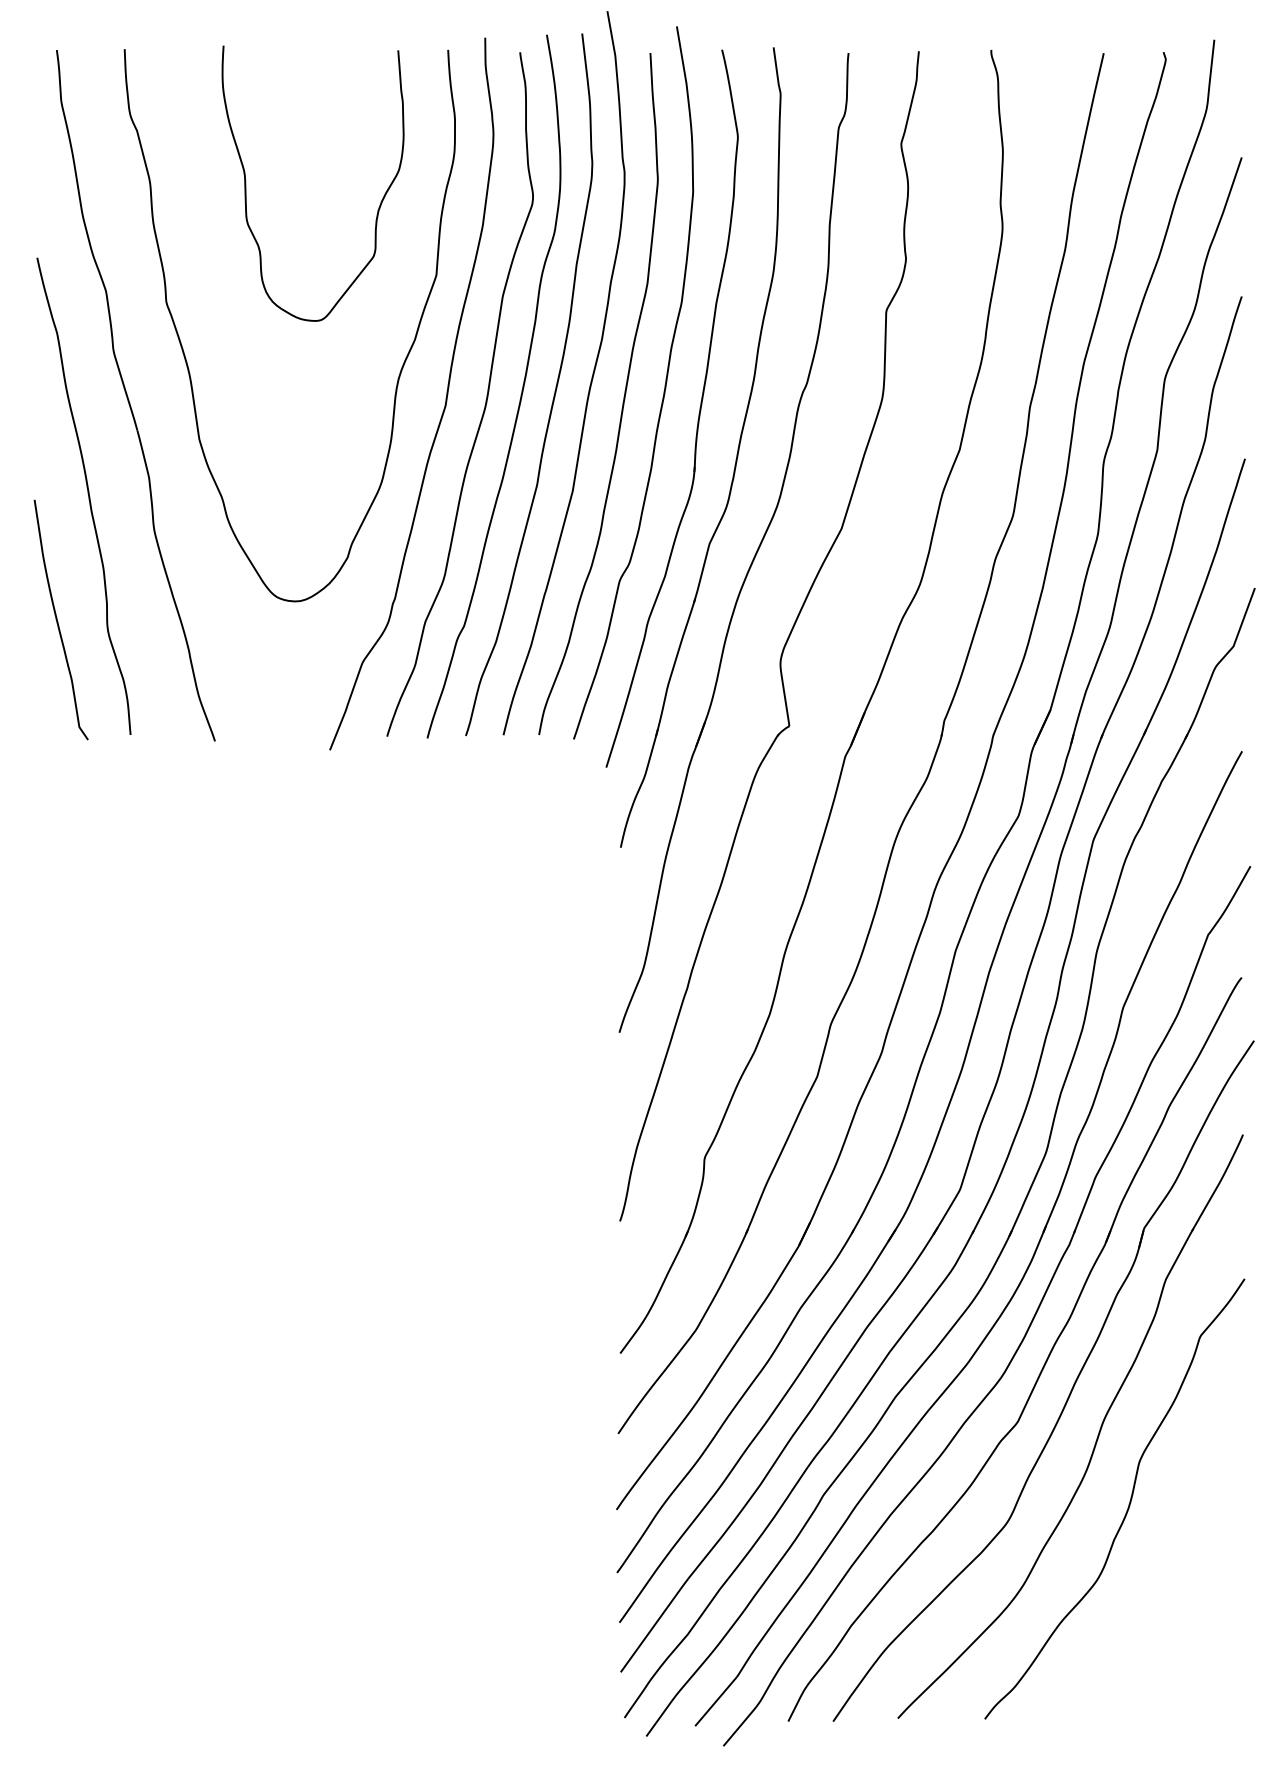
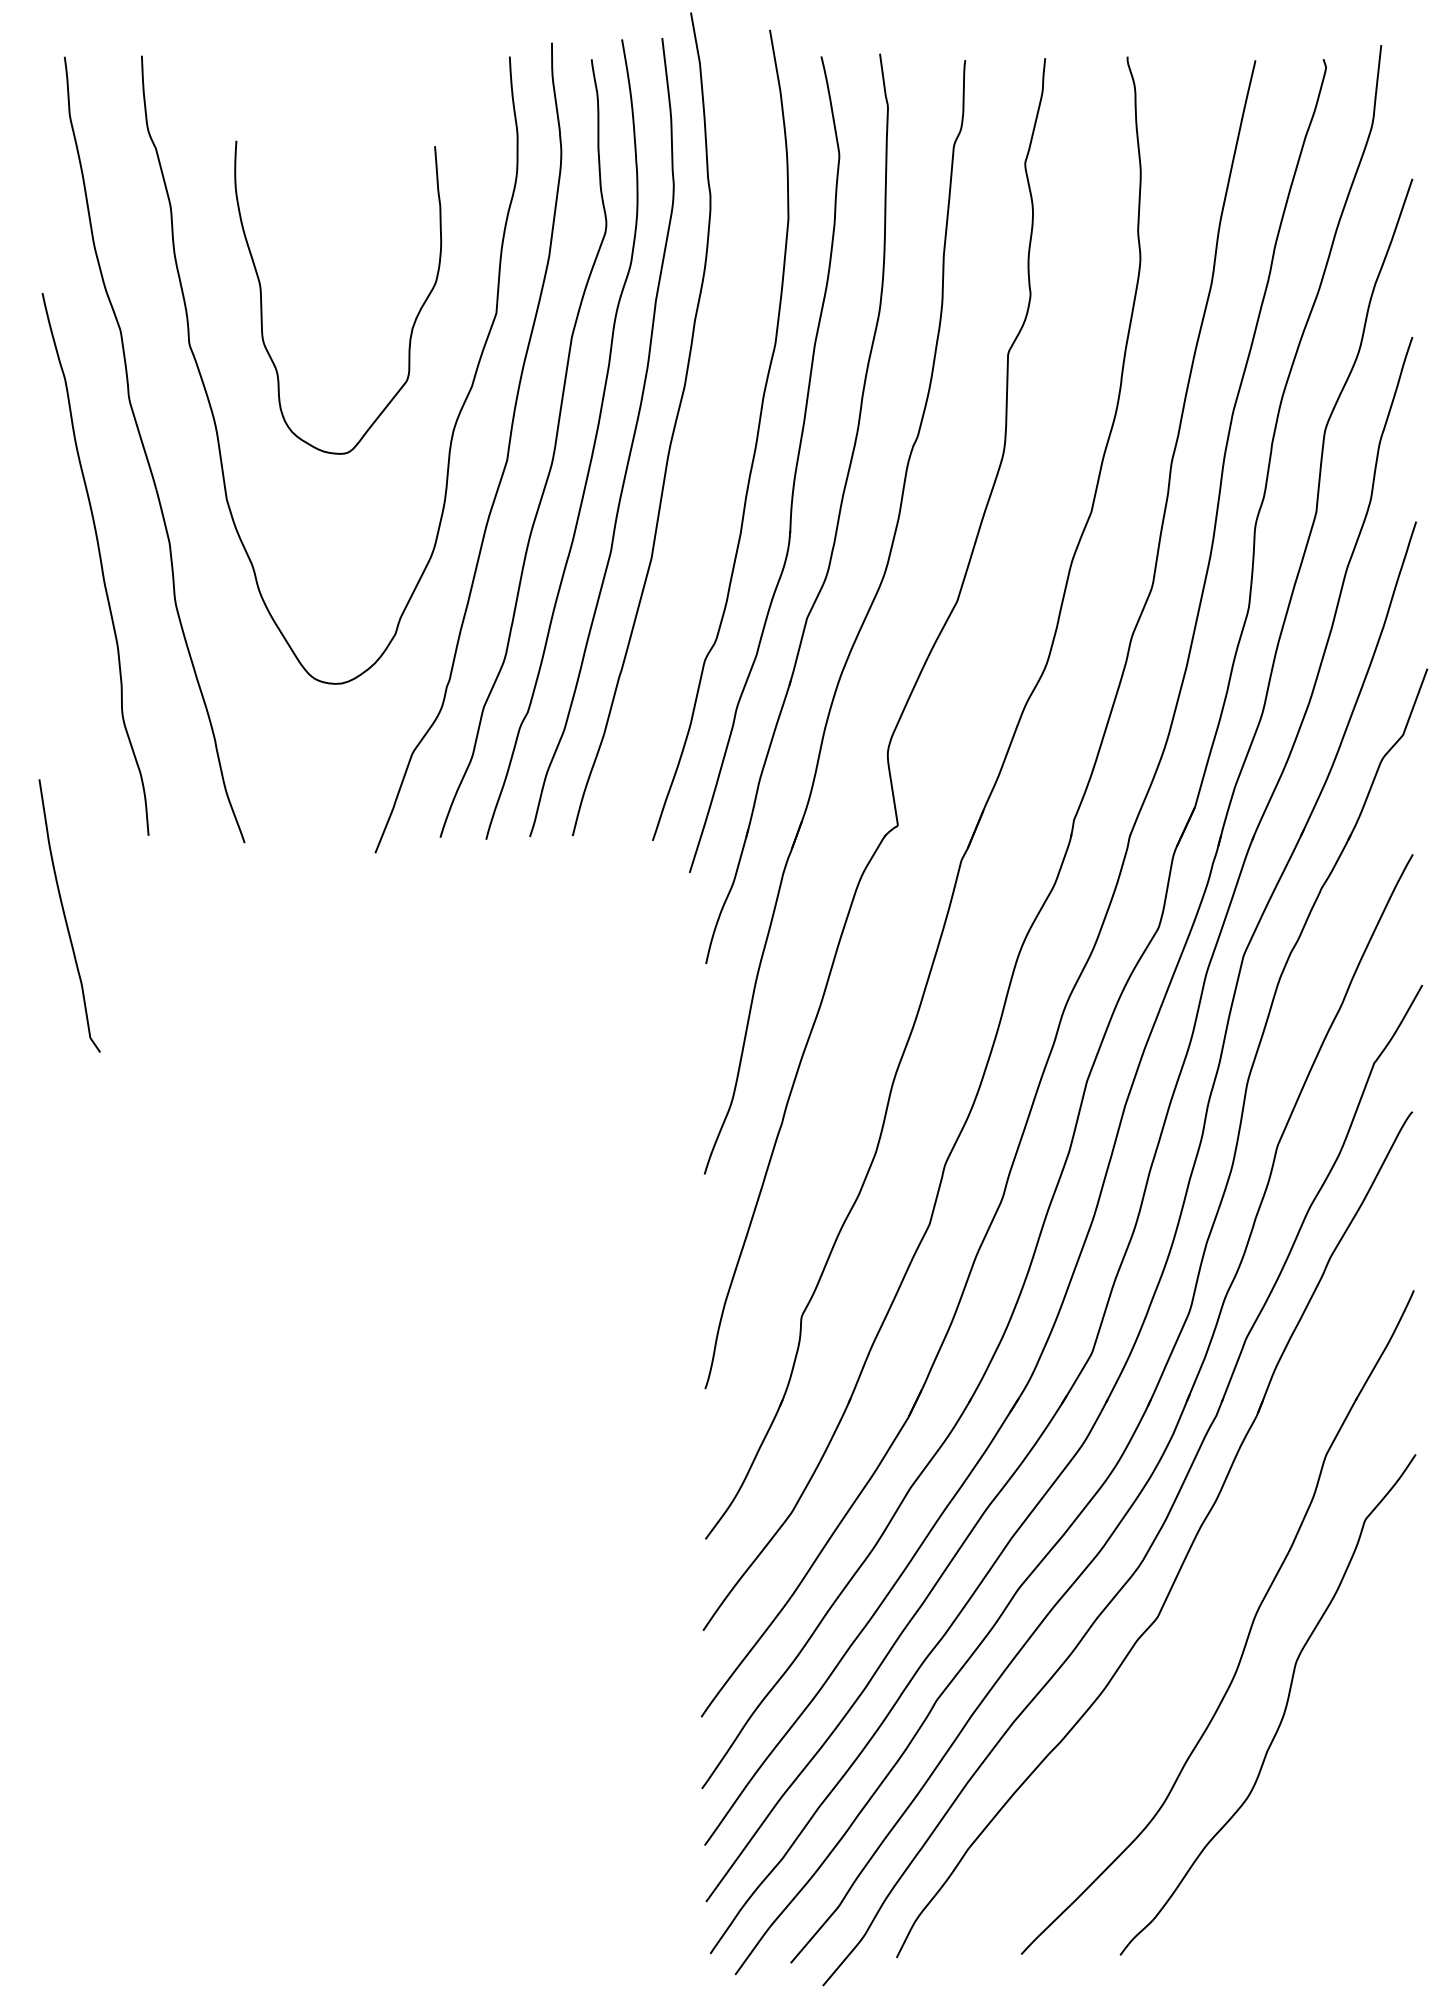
curve: (246, 187) -> (262, 302), moved
curve: (623, 396) -> (709, 450), removed
curve: (57, 619) -> (65, 915), moved
part: (1069, 1393) -> (1216, 1584), removed

